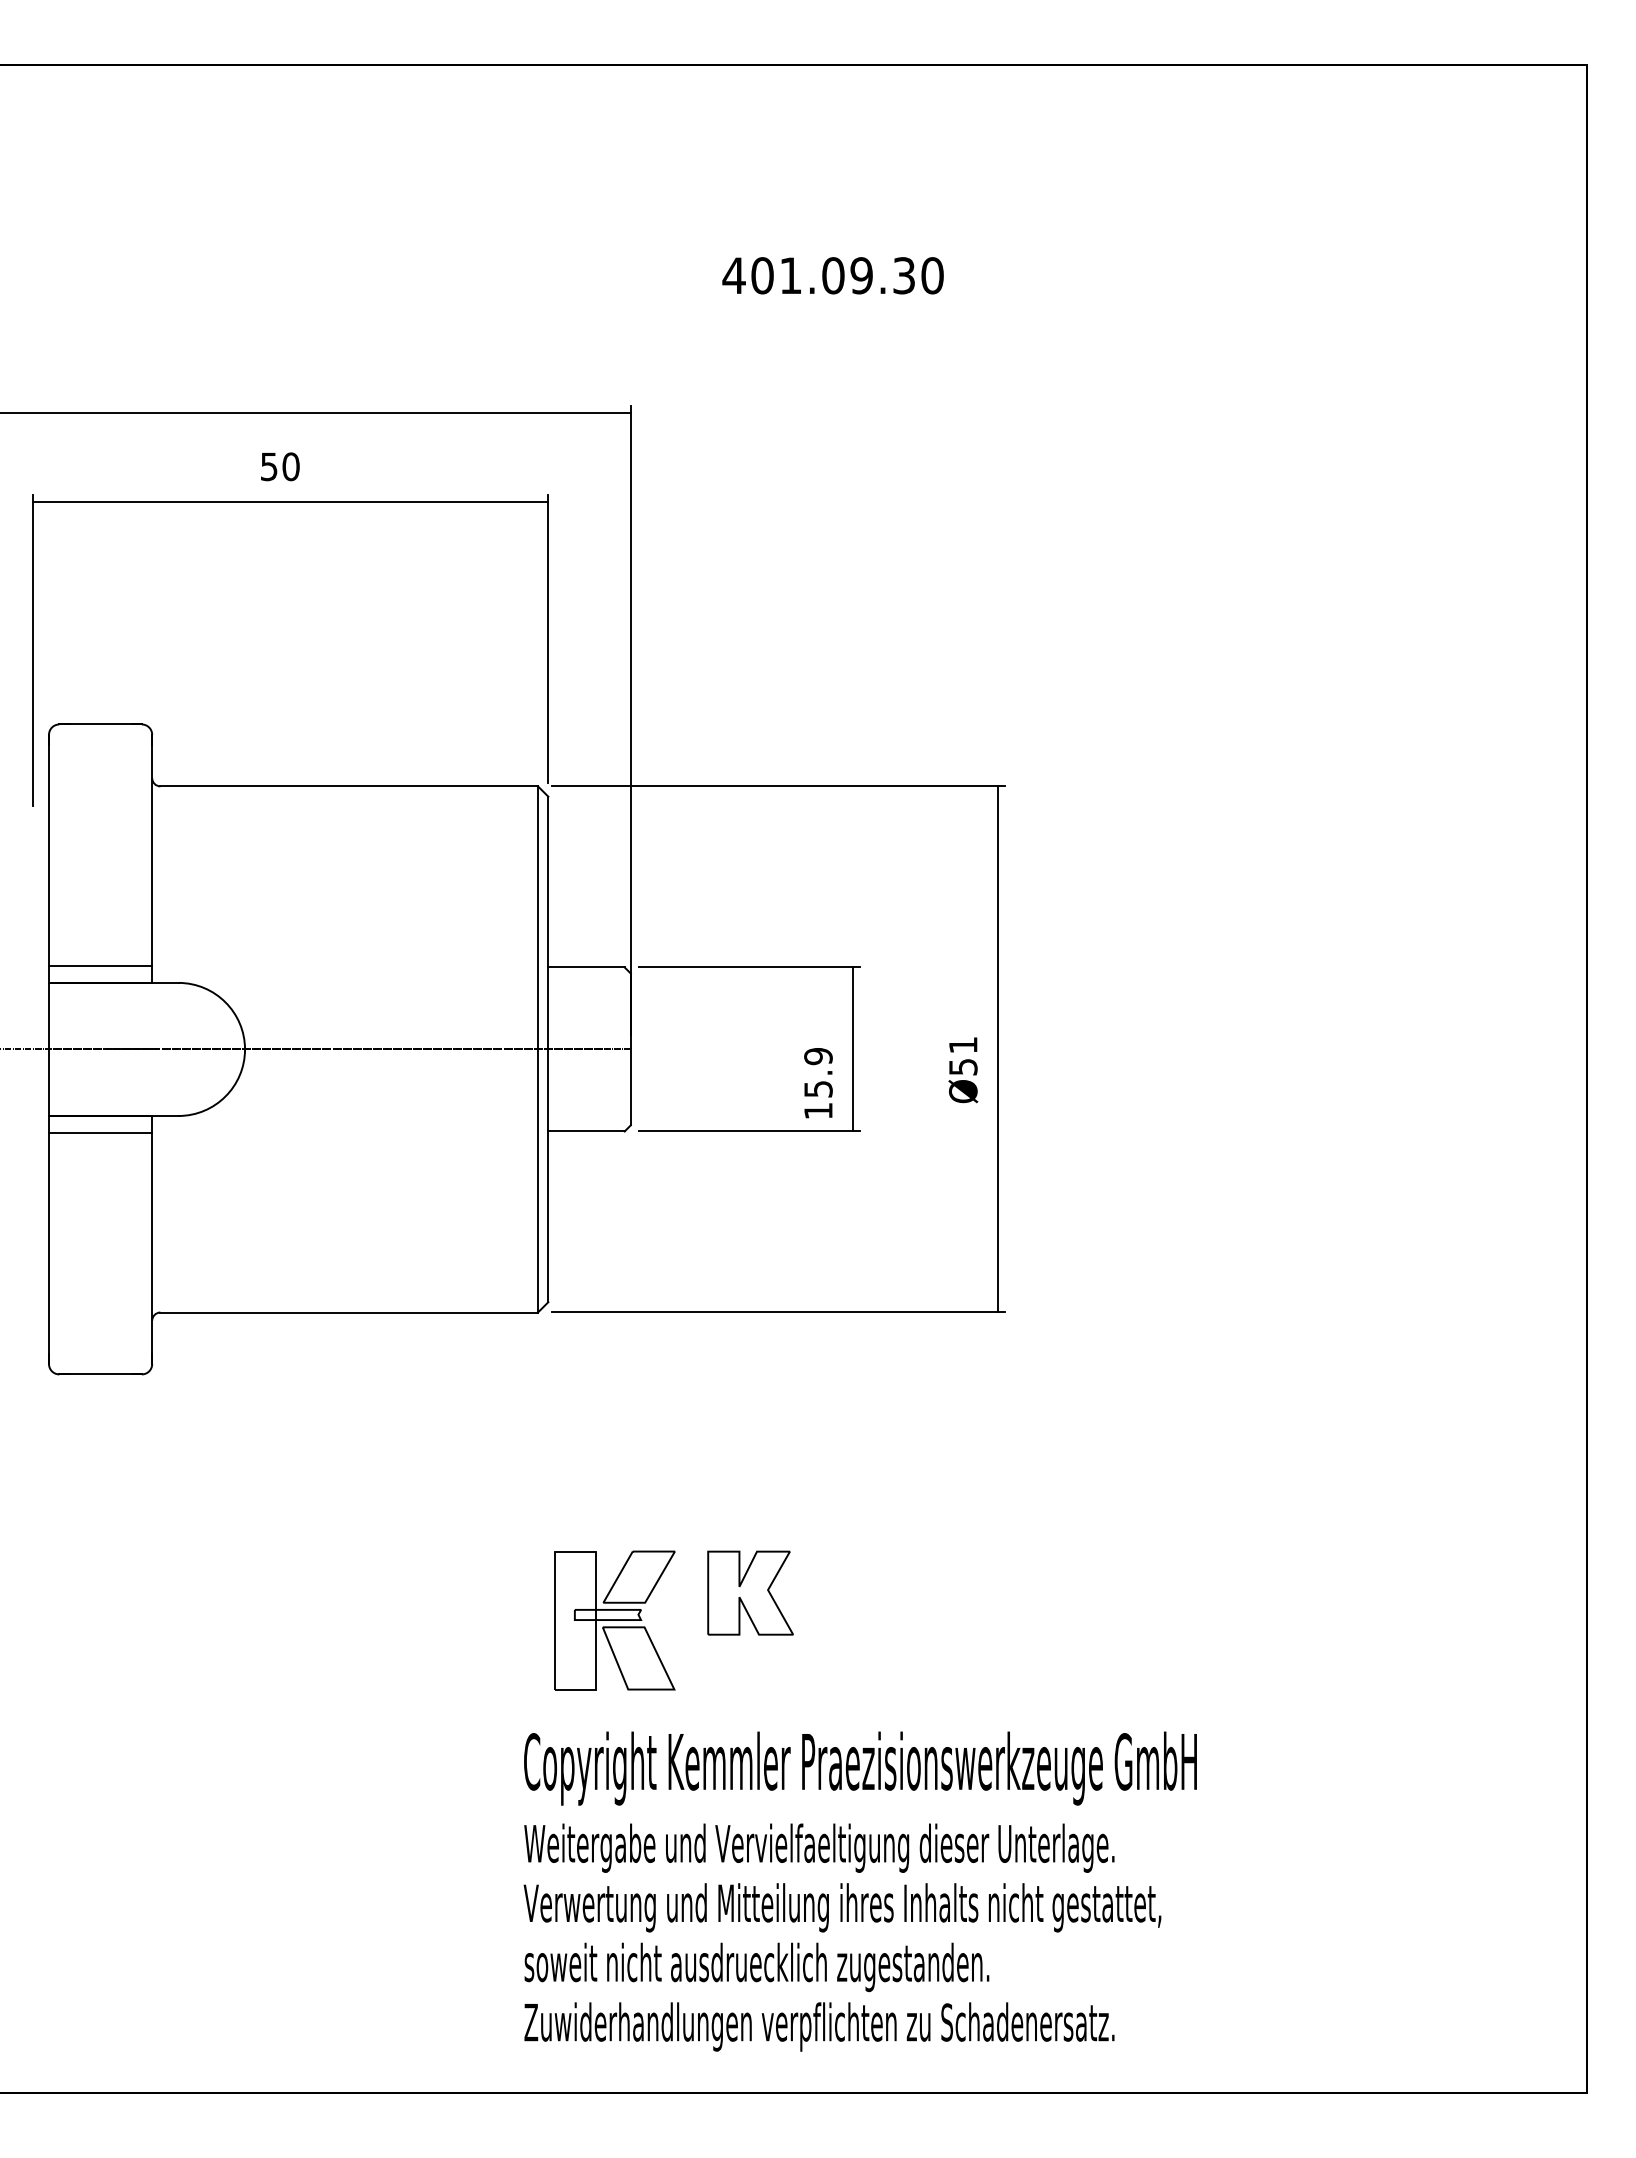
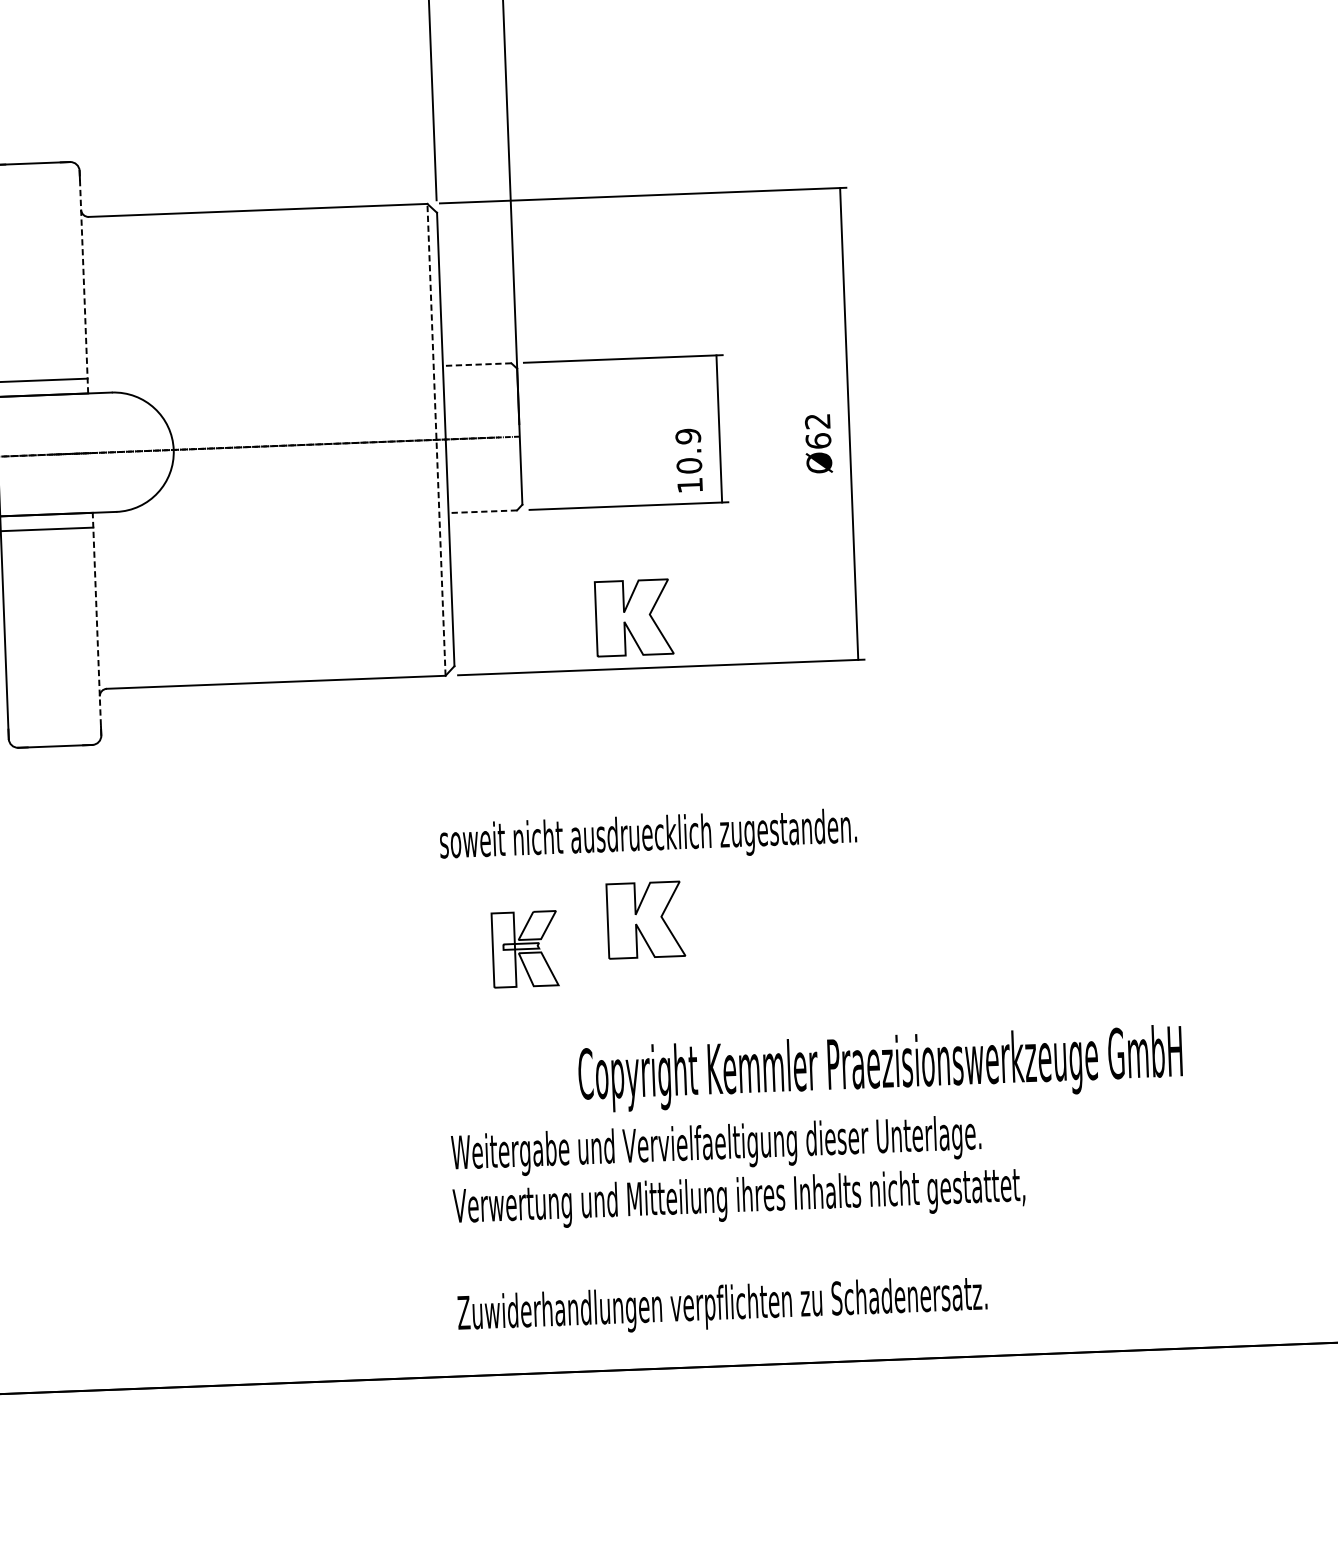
line: (152, 858) -> (84, 281), solid -> dashed
line: (586, 967) -> (477, 364), solid -> dashed
line: (538, 1048) -> (436, 438), solid -> dashed
text: (963, 1056) -> (818, 431), Ø51 -> Ø62
text: (818, 1088) -> (689, 465), 15.9 -> 10.9
line: (586, 1131) -> (482, 511), solid -> dashed
line: (152, 1239) -> (97, 623), solid -> dashed
part: (750, 1255) -> (634, 617), added
part: (614, 1620) -> (524, 949), size x0.6
text: (860, 1768) -> (880, 1068), moved
text: (756, 1967) -> (648, 837), moved

